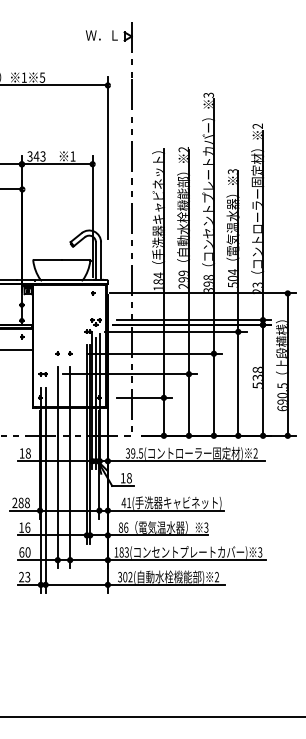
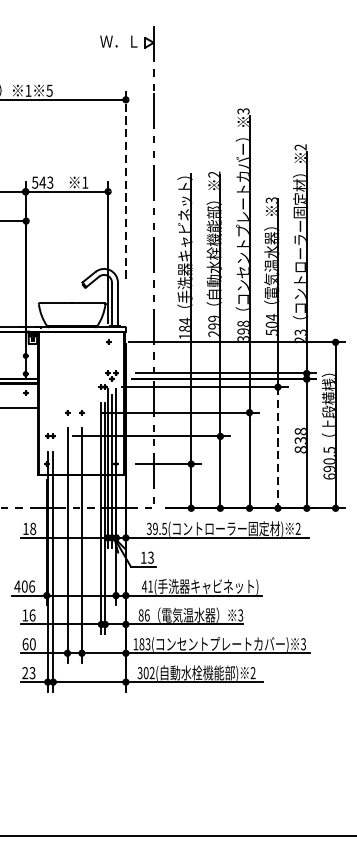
text: (29, 155) -> (34, 181), 343 -> 543
line: (107, 157) -> (125, 183), solid -> dashed
line: (238, 383) -> (278, 447), solid -> dashed
text: (256, 385) -> (299, 449), 538 -> 838
text: (128, 478) -> (149, 558), 18 -> 13
text: (20, 502) -> (24, 586), 288 -> 406

